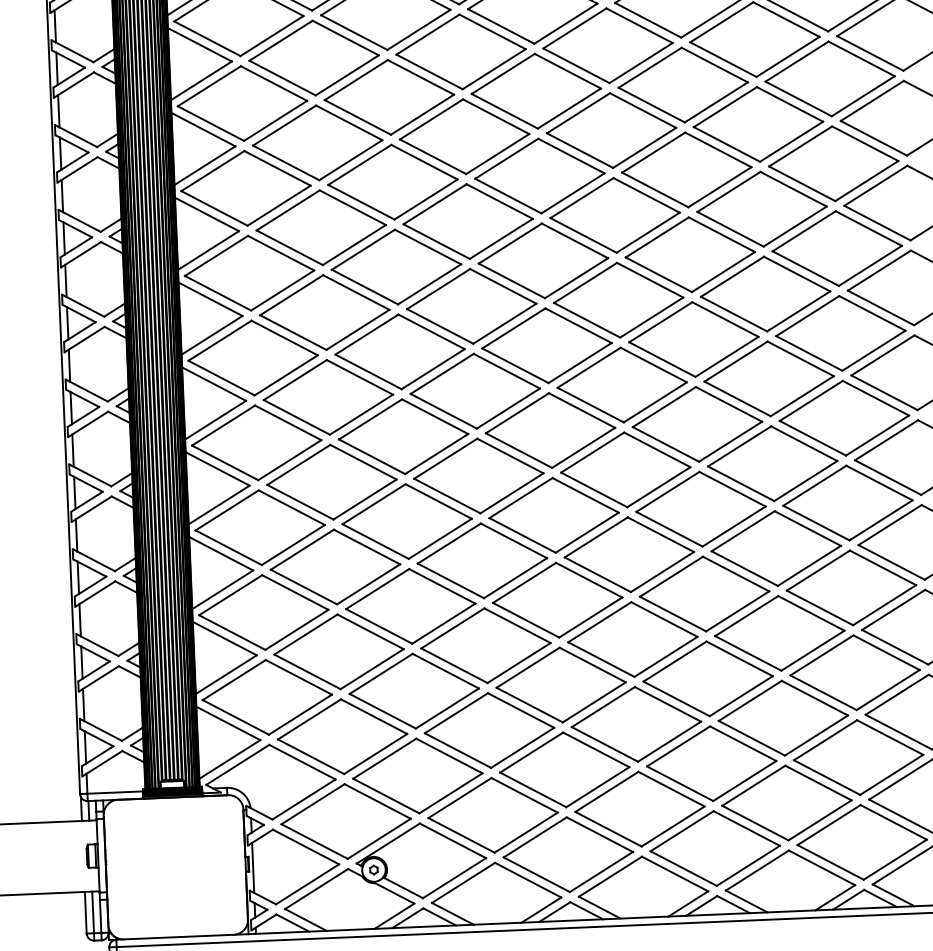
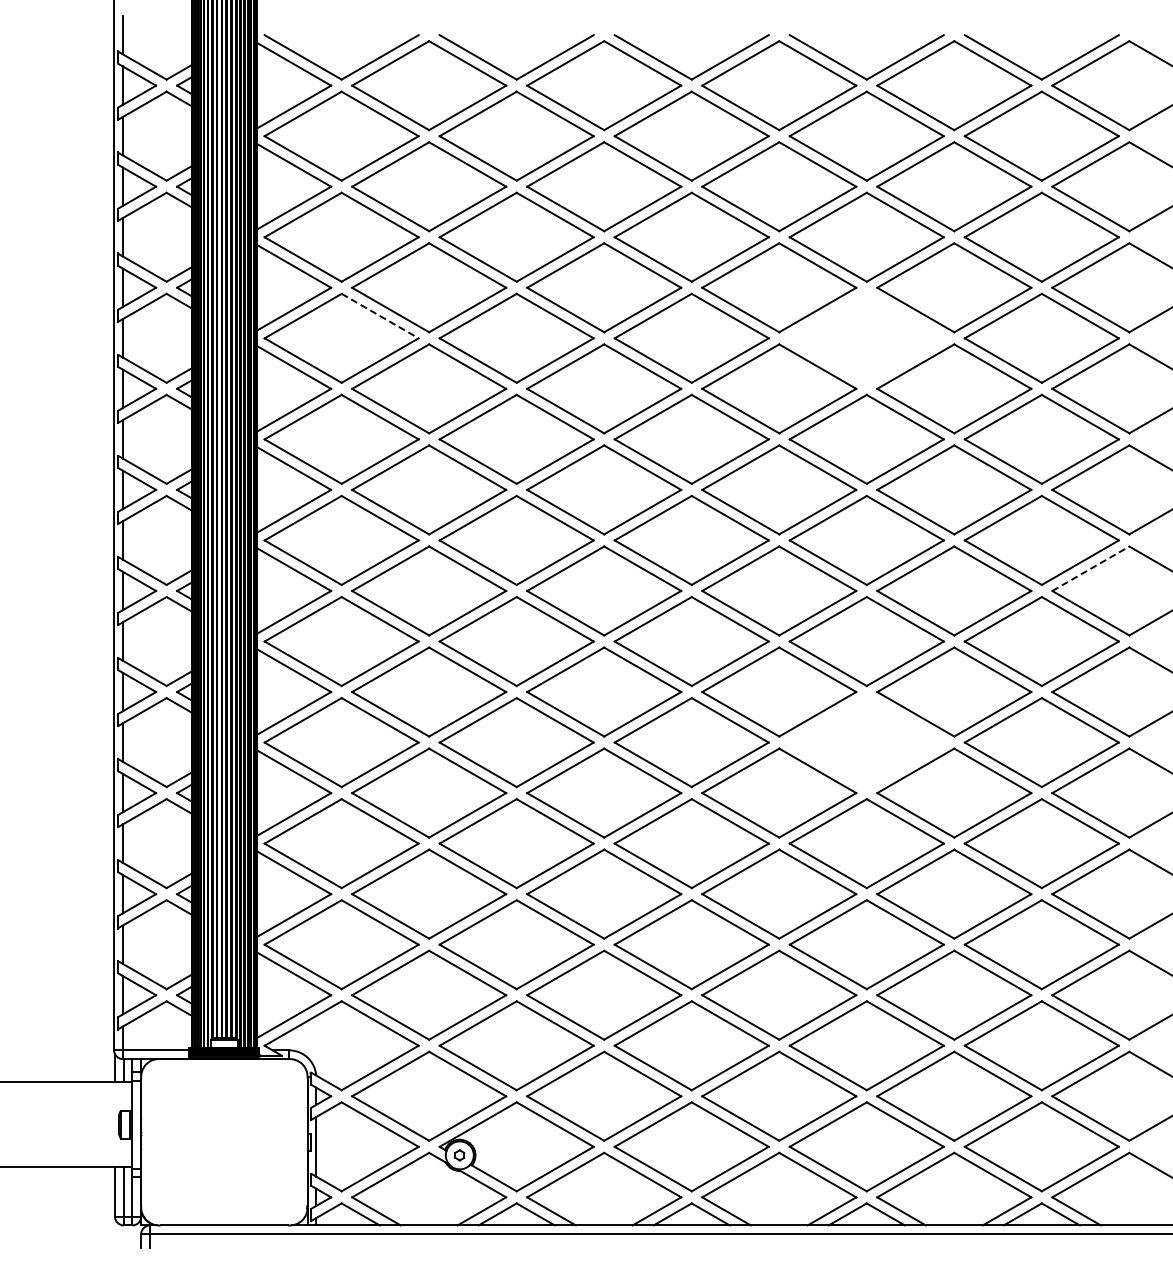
line: (277, 168) -> (380, 316), solid -> dashed
part: (686, 169) -> (866, 337), removed
line: (883, 355) -> (1091, 568), solid -> dashed
part: (700, 509) -> (866, 742), removed

